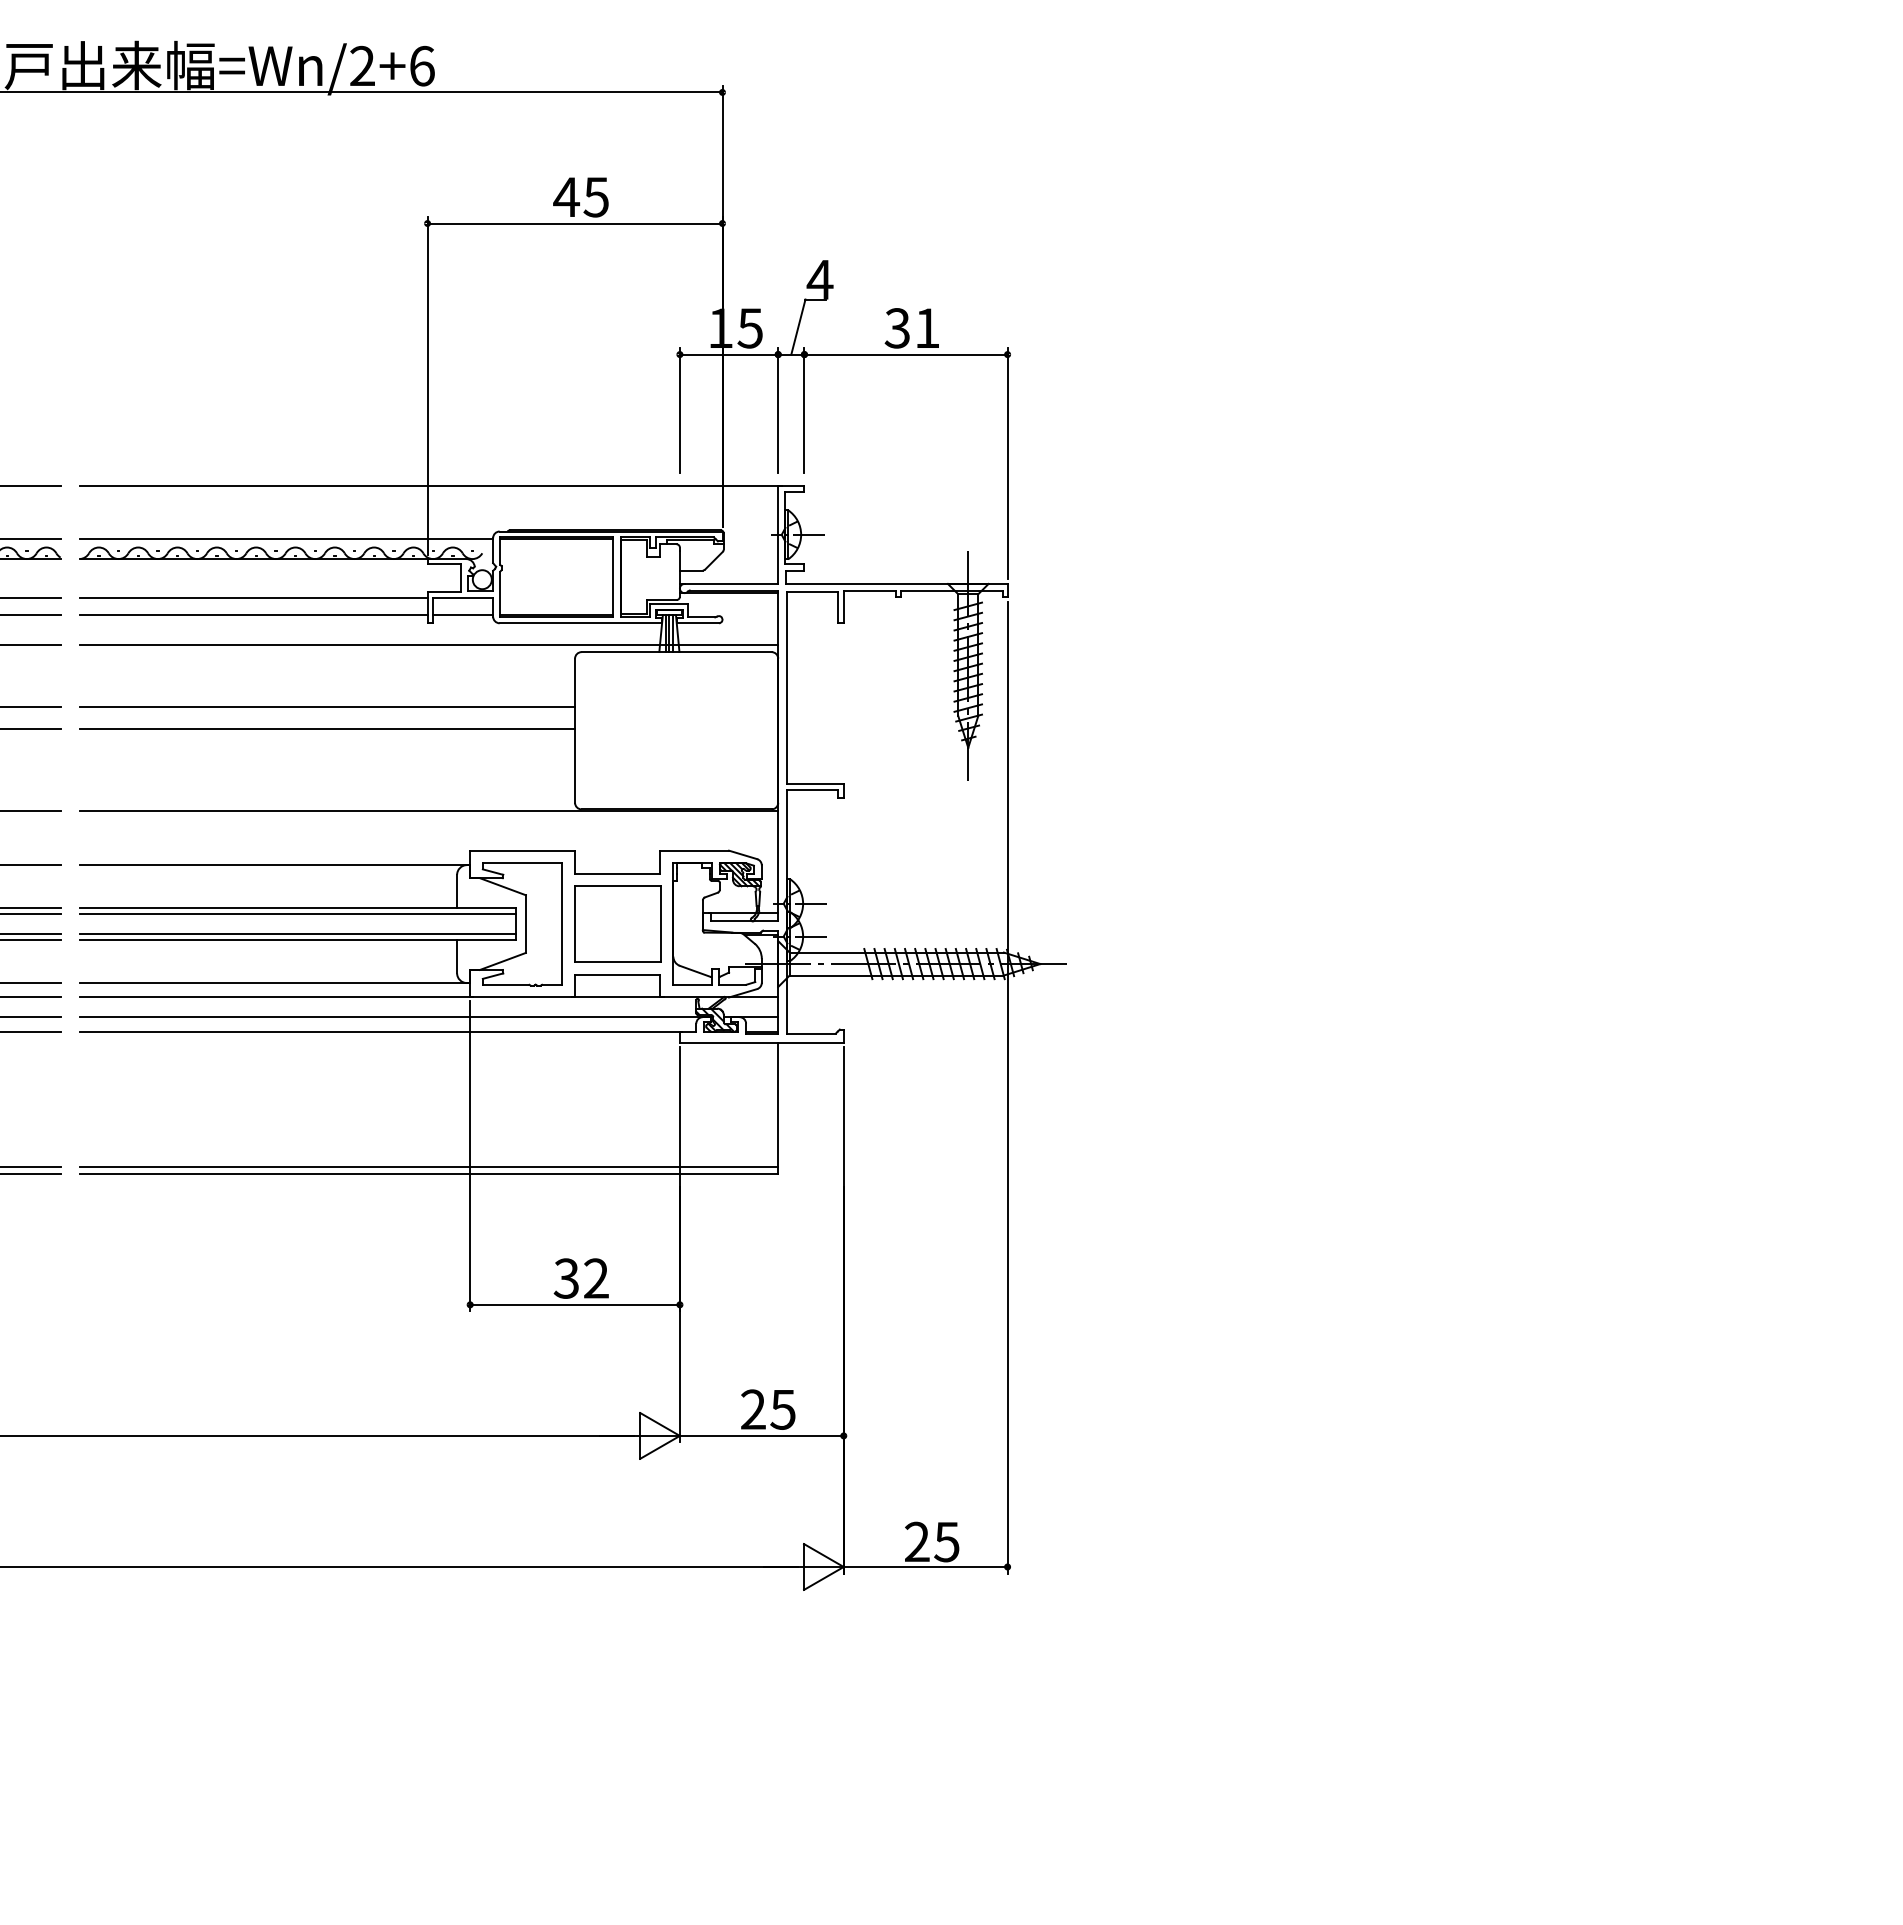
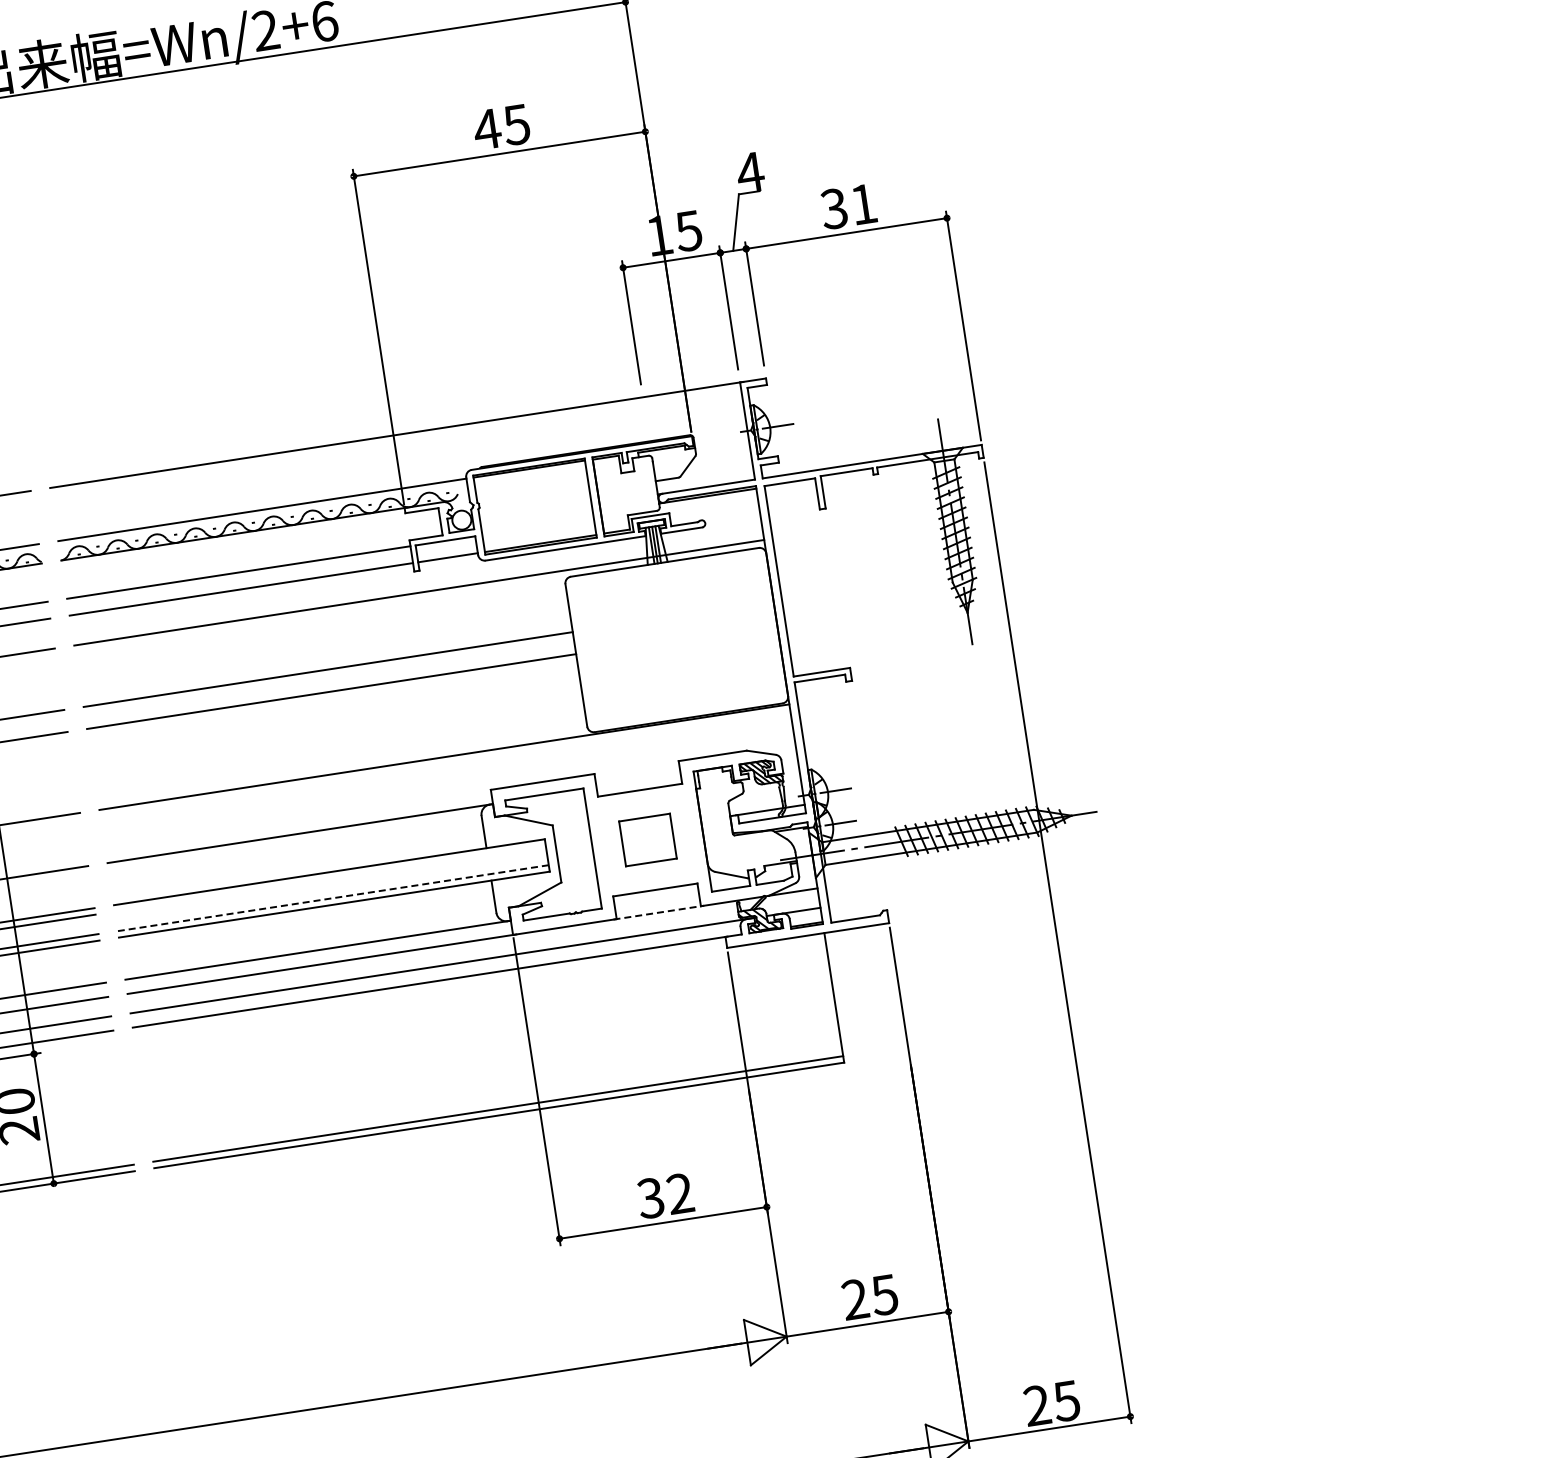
line: (298, 914) -> (330, 878), removed
part: (617, 923) -> (647, 839), size x0.6
line: (298, 933) -> (333, 897), solid -> dashed
line: (617, 997) -> (658, 912), solid -> dashed

